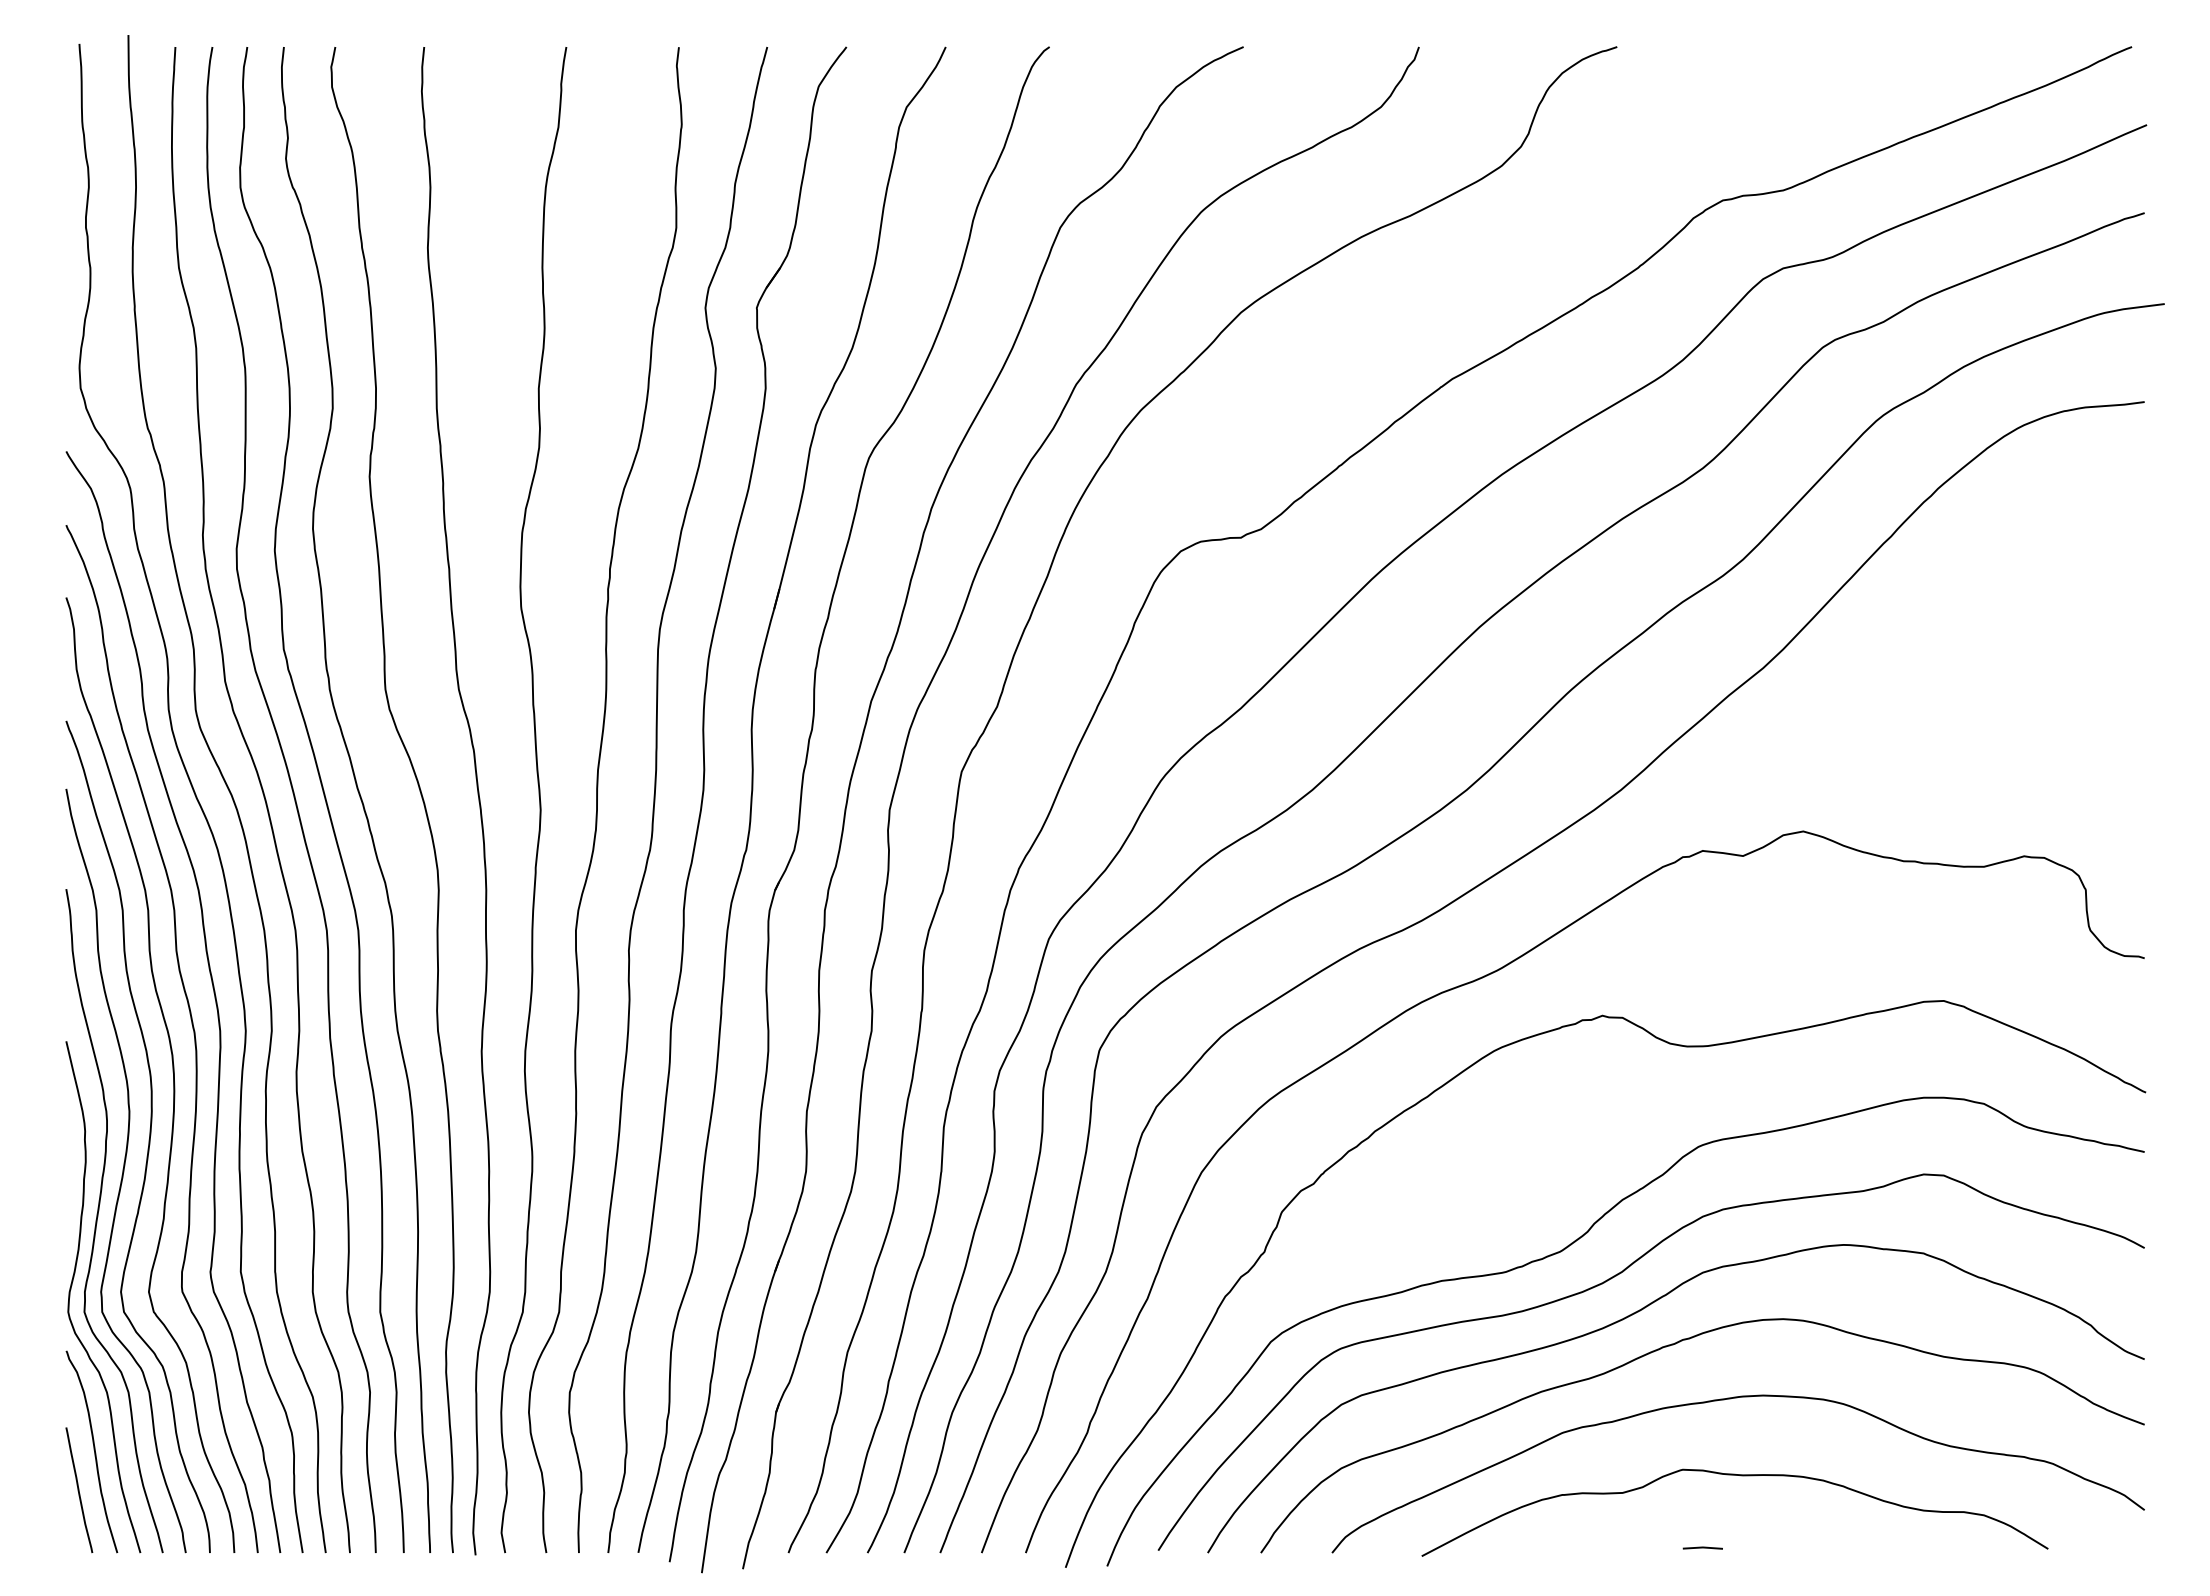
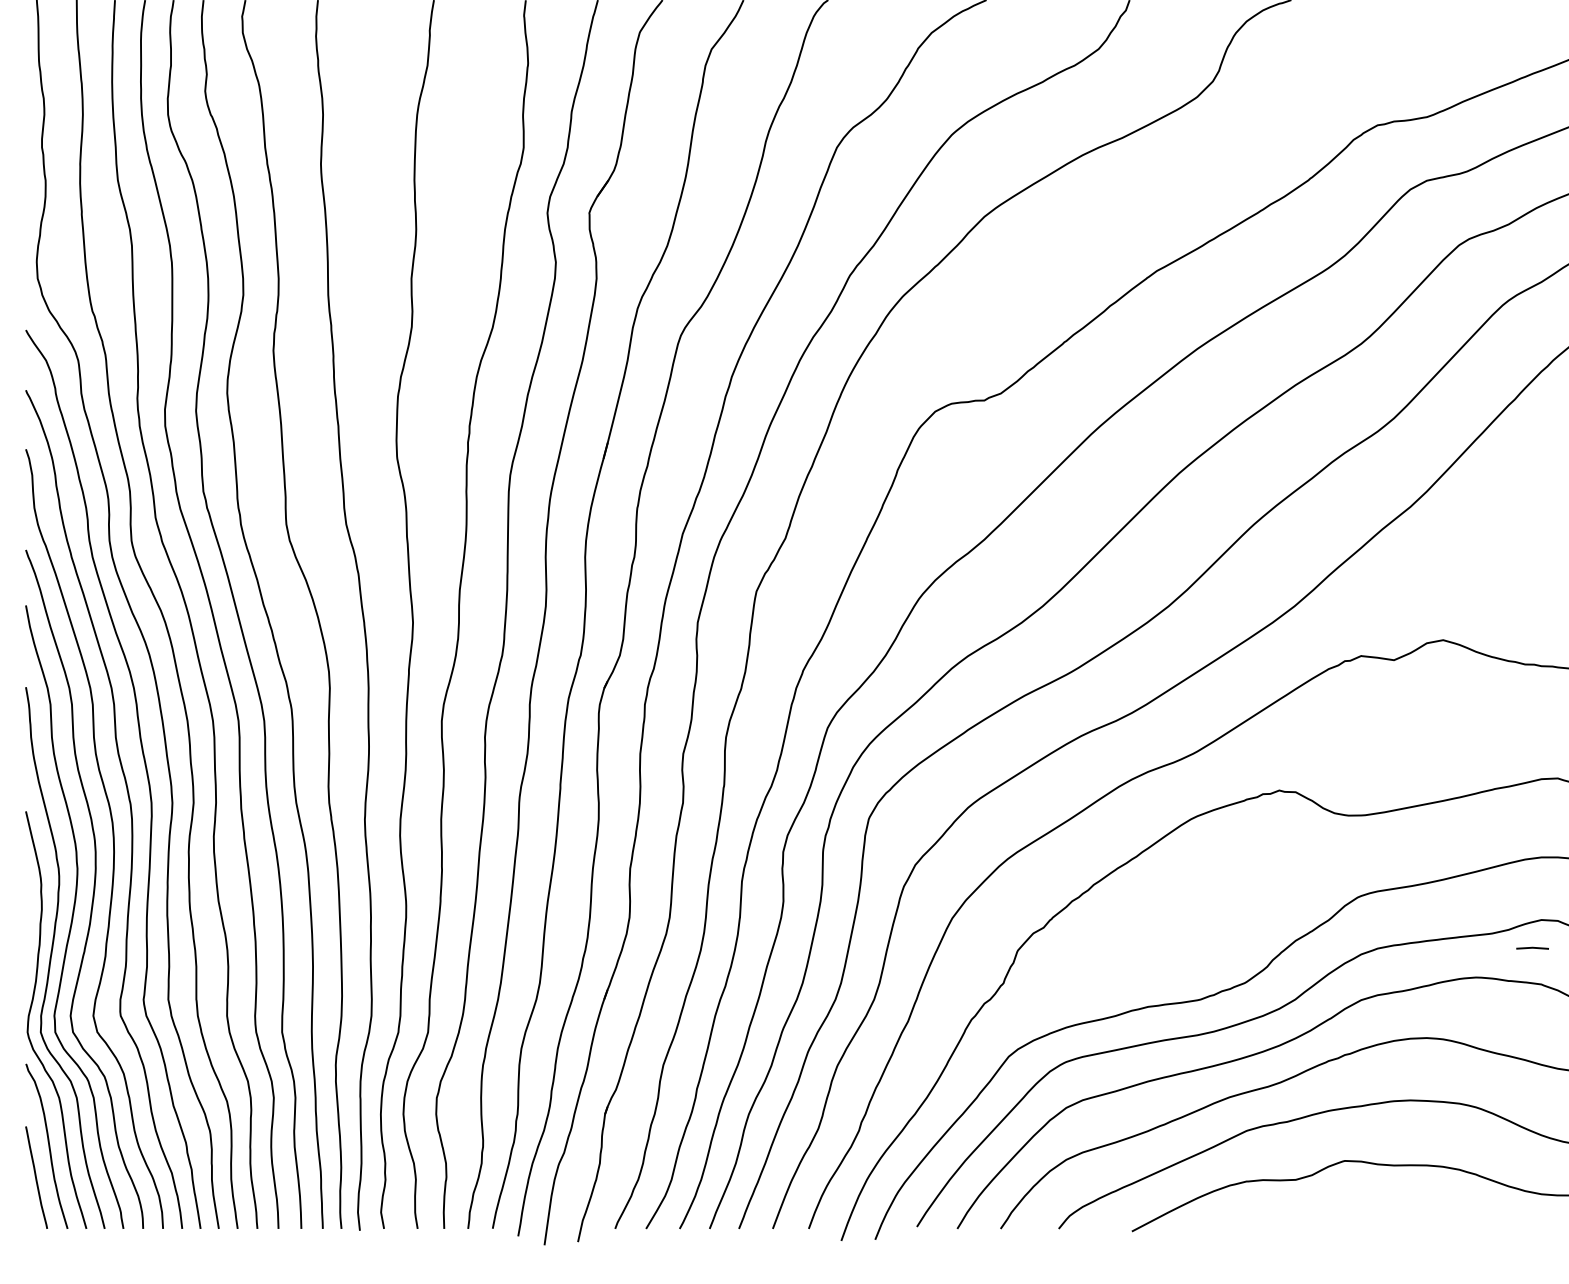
line: (1702, 1547) -> (1532, 947), moved

